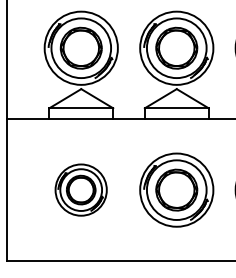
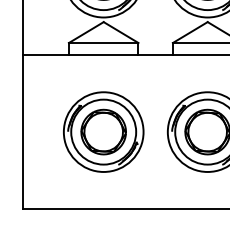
part: (80, 189) -> (102, 131), size x1.43

